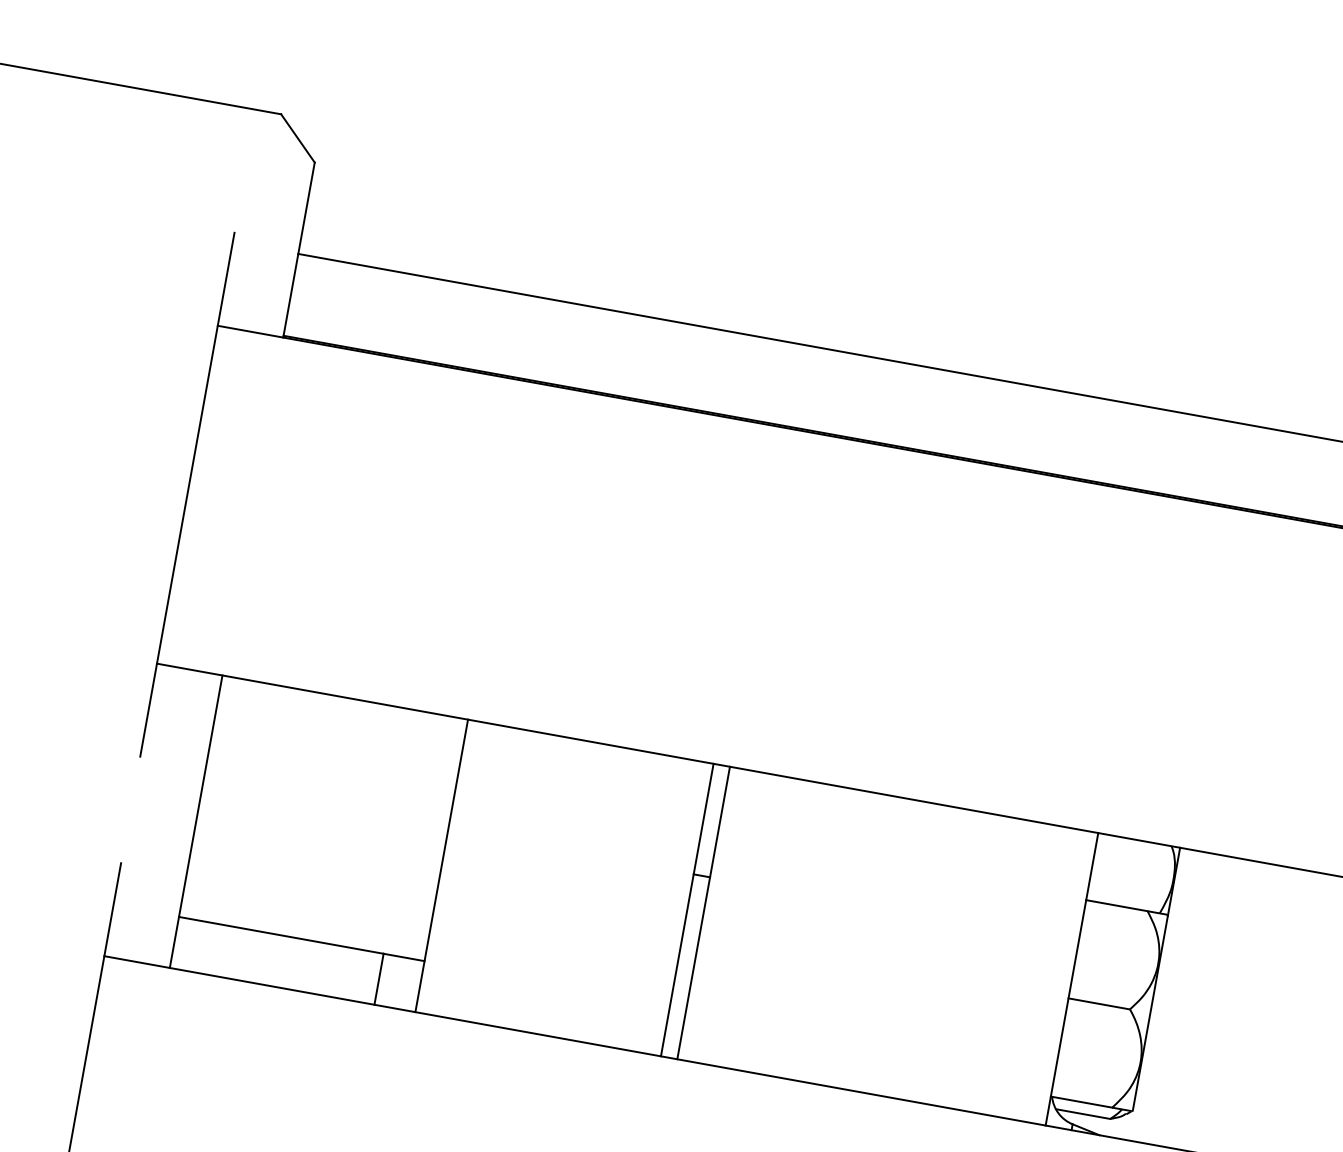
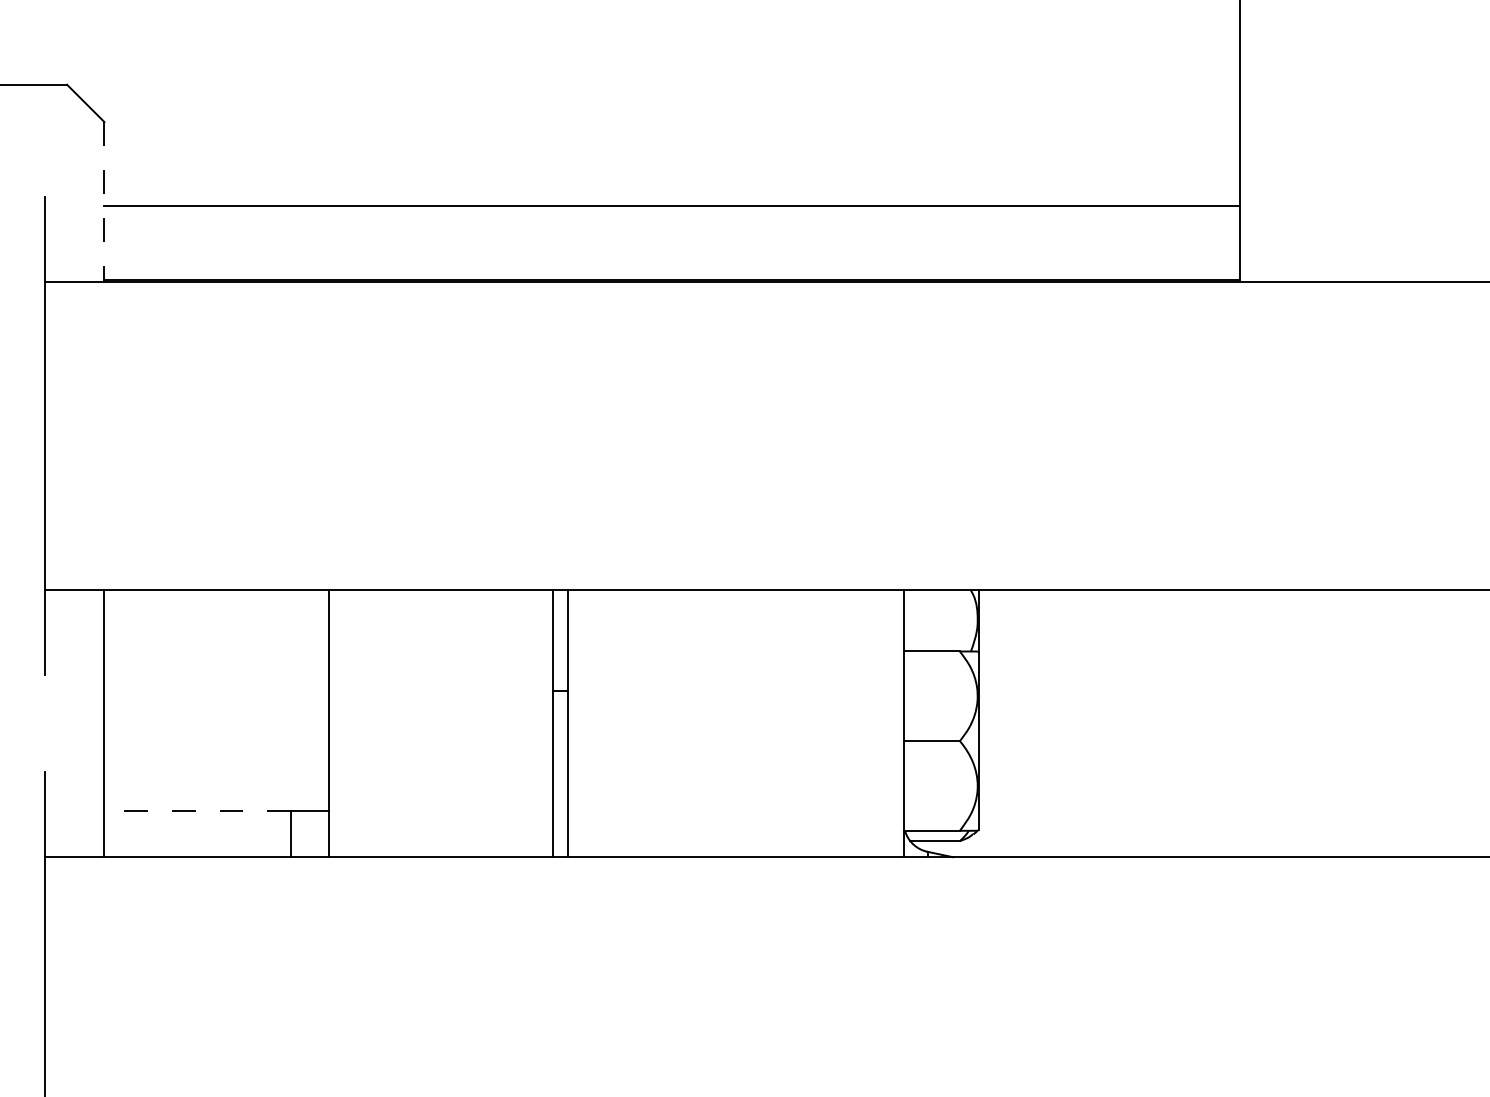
line: (299, 249) -> (104, 201), solid -> dashed
line: (280, 935) -> (197, 810), solid -> dashed

